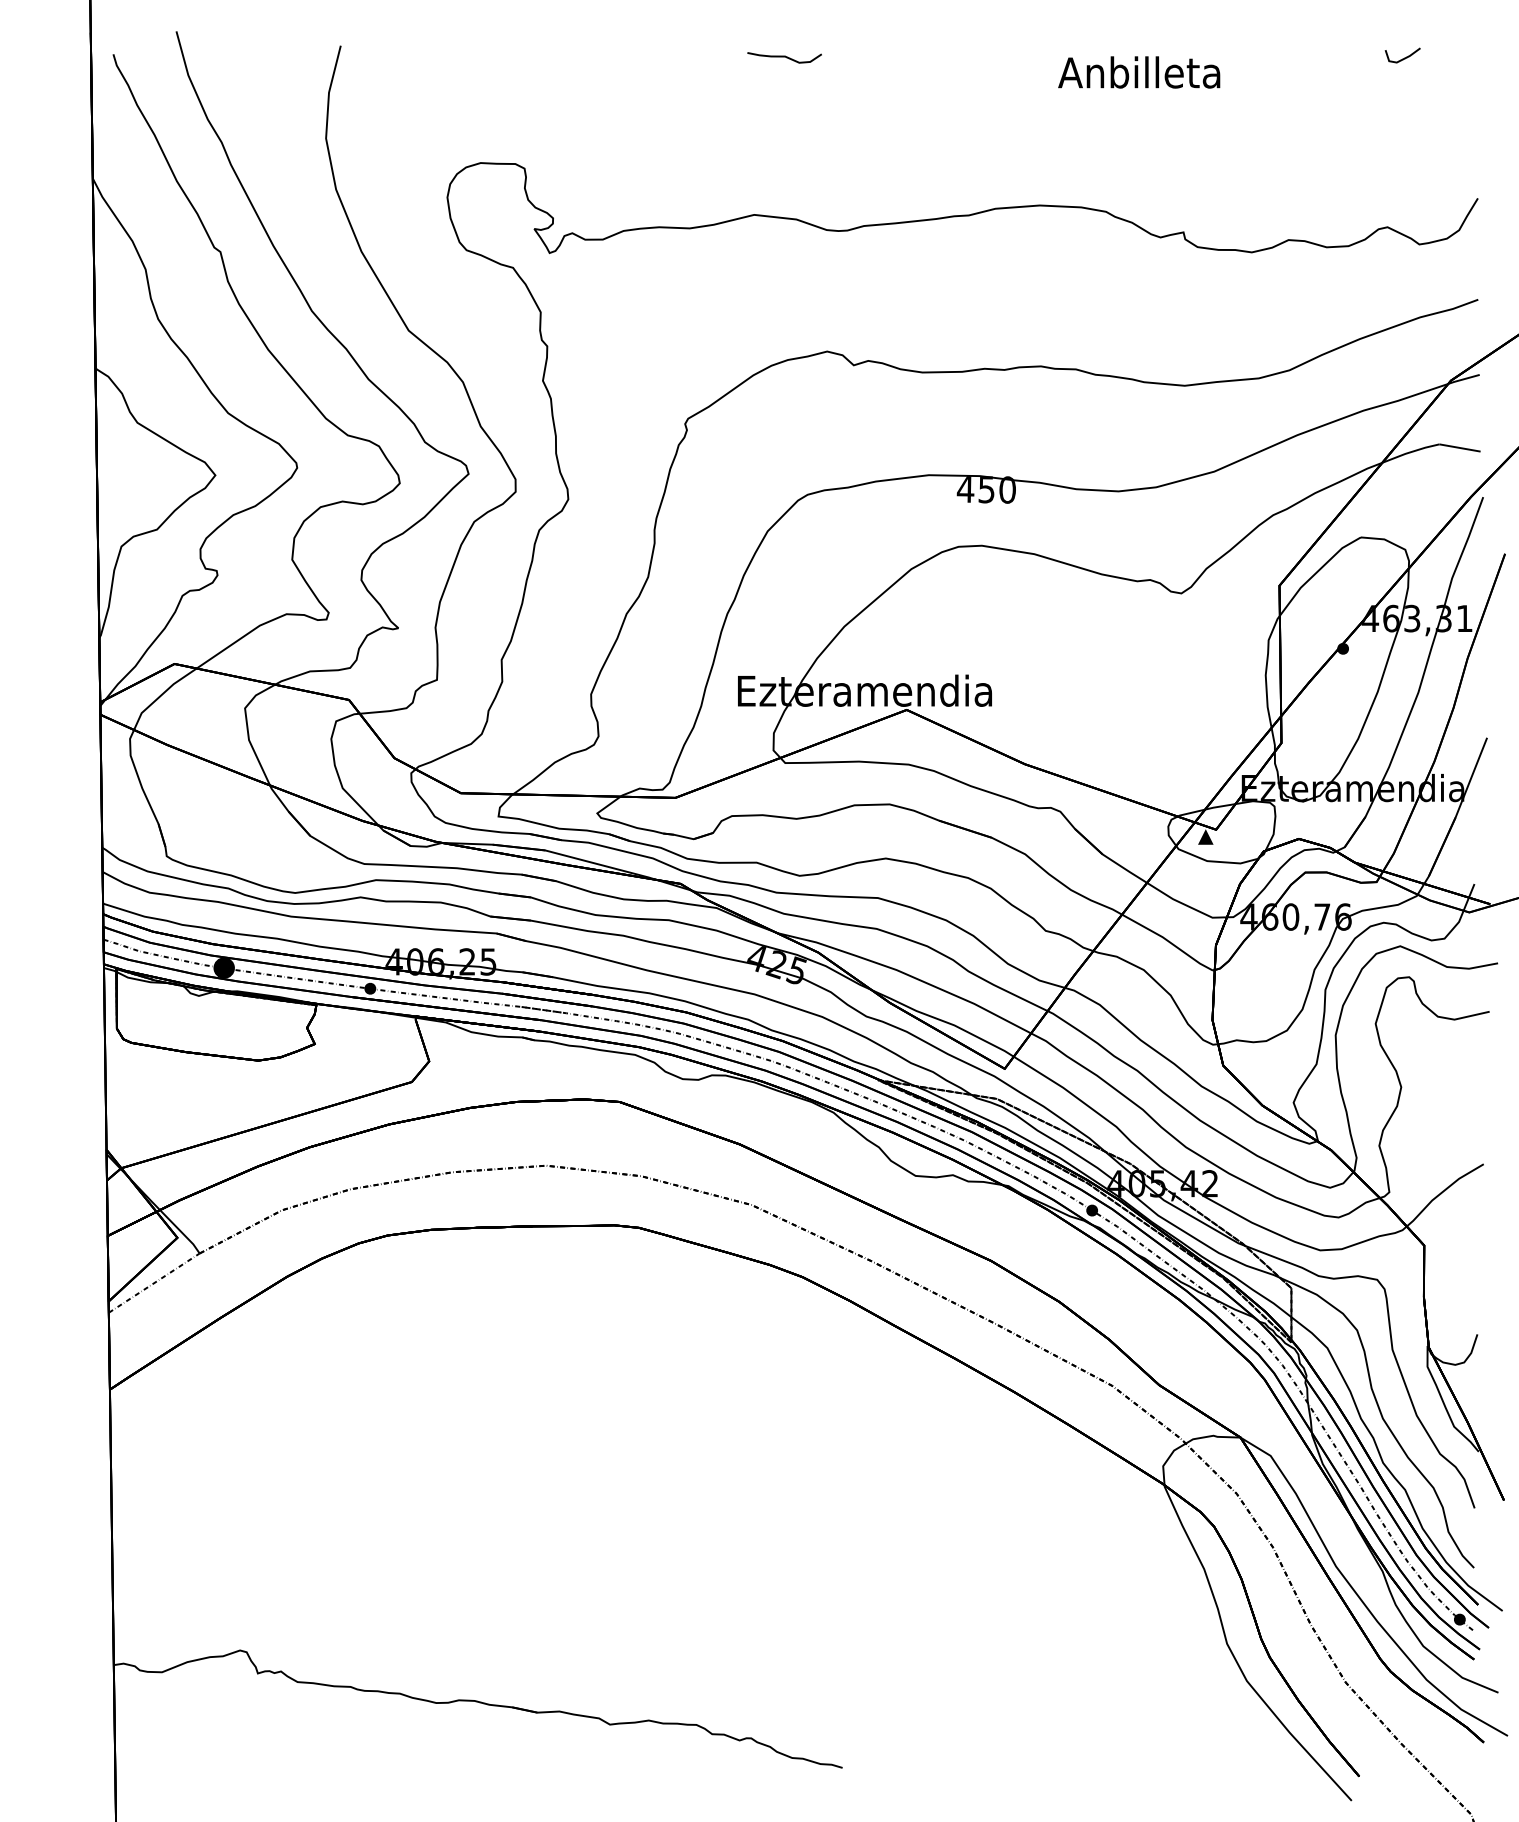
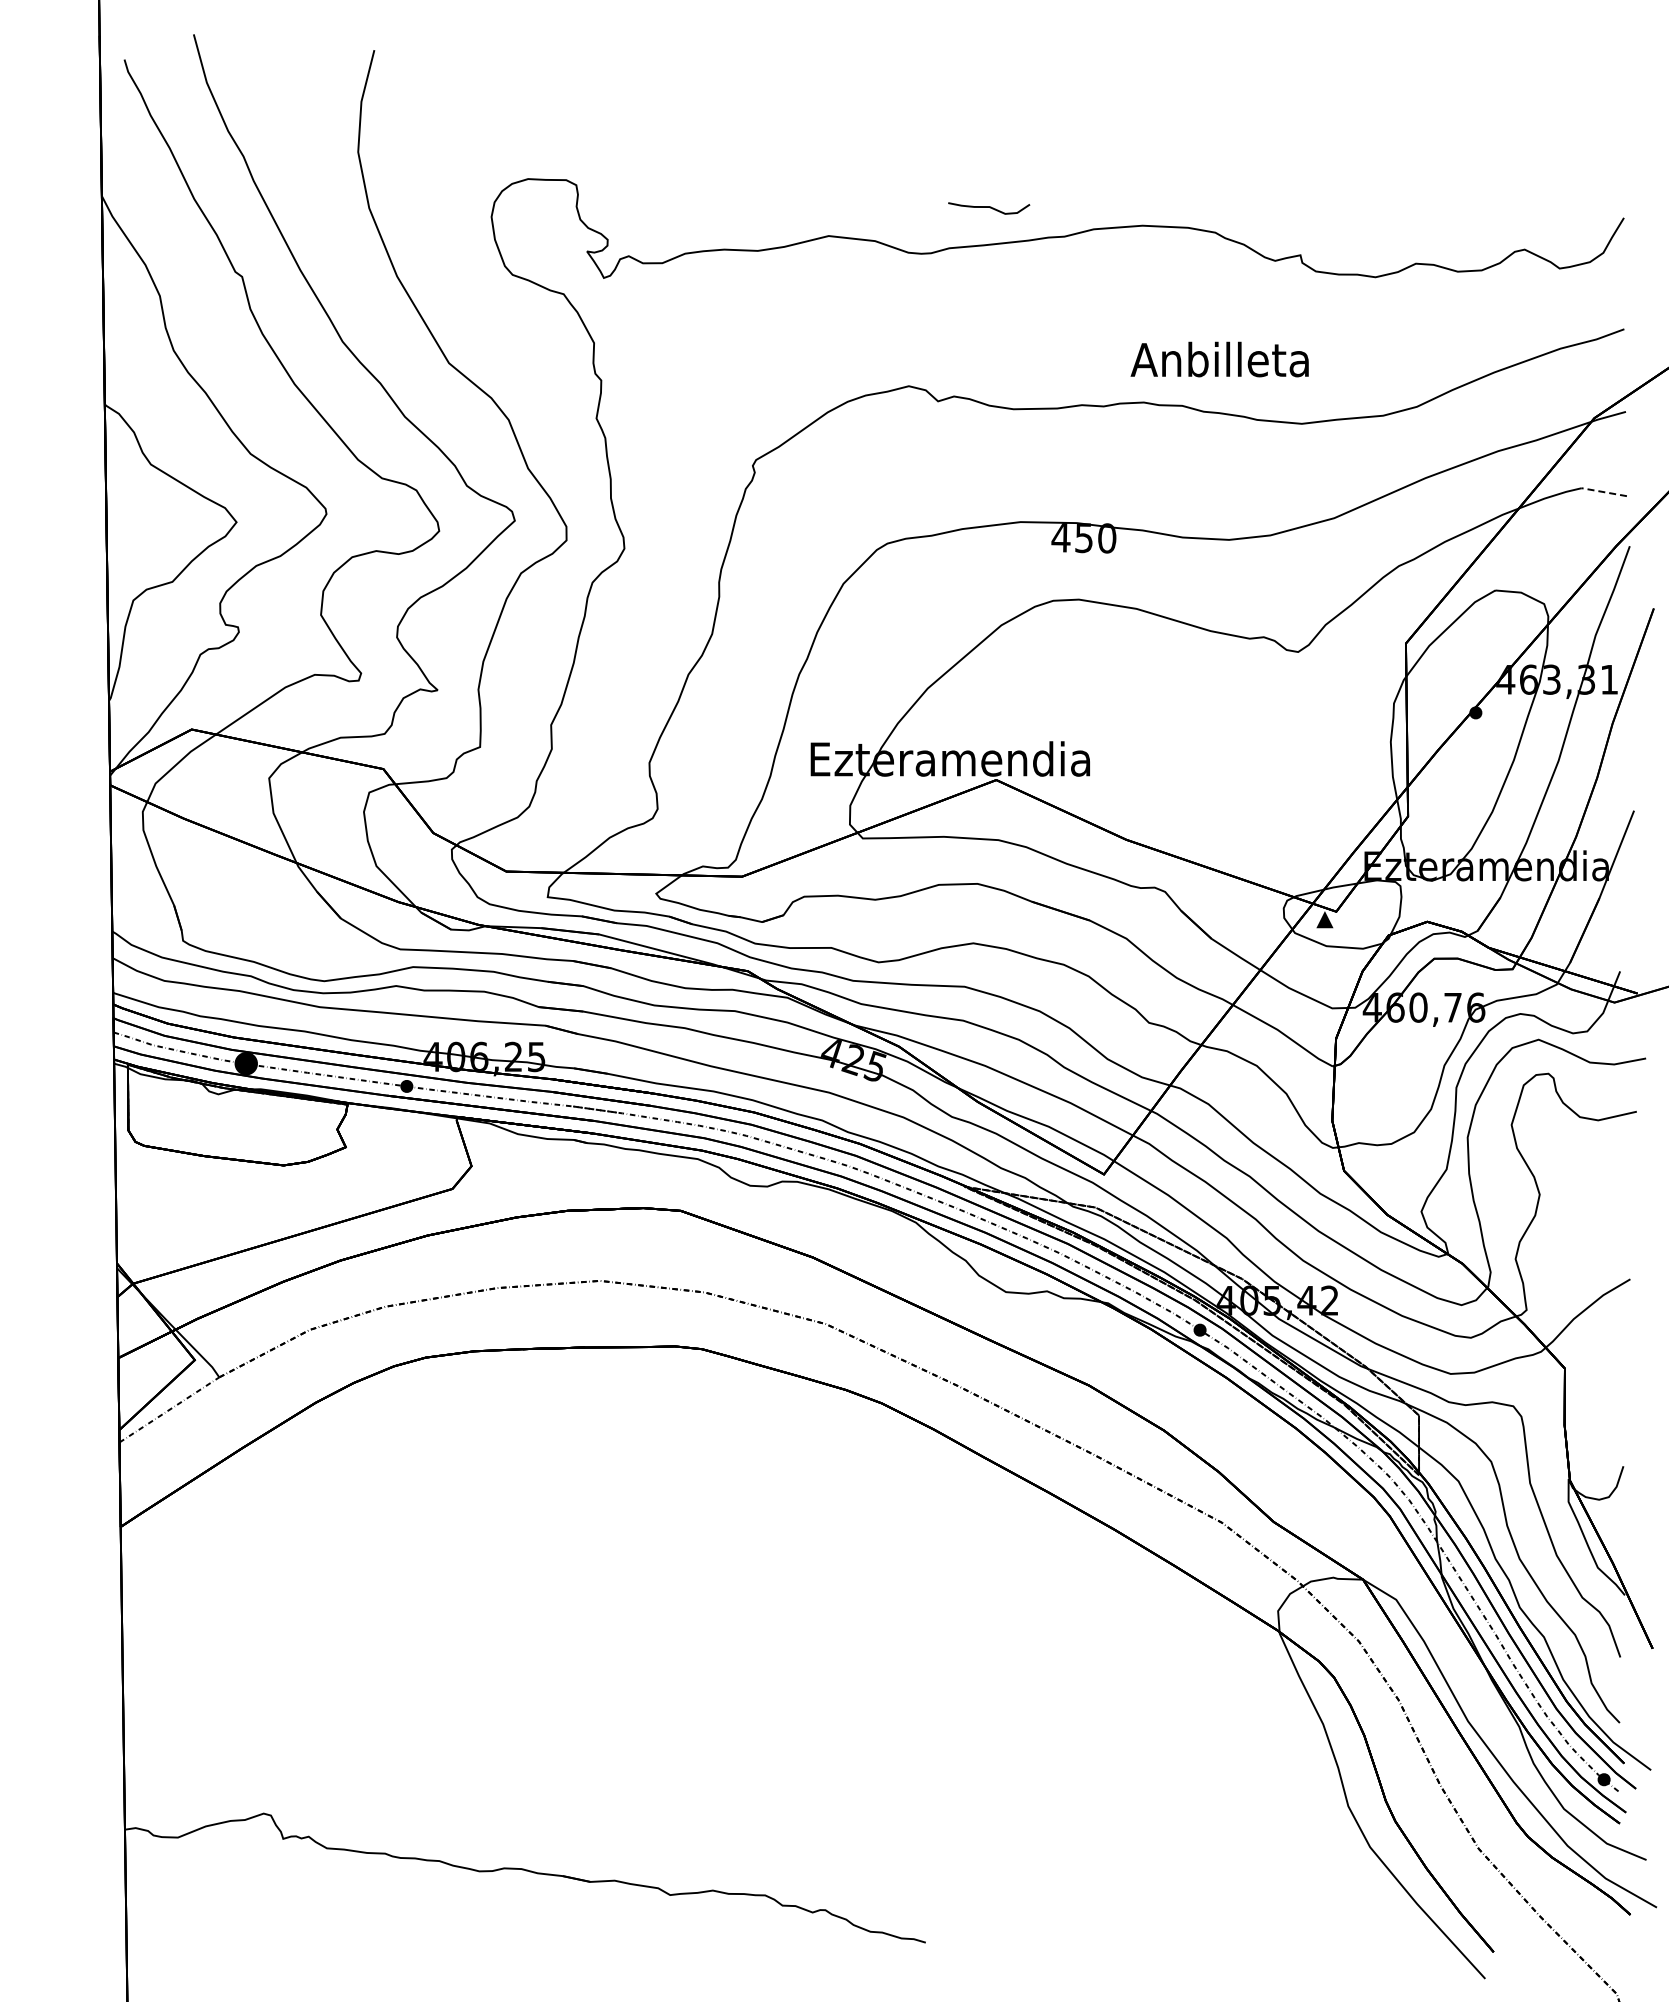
curve: (784, 56) -> (989, 207), moved
line: (1403, 57) -> (1542, 63), removed
text: (1138, 72) -> (1219, 359), moved
line: (1460, 448) -> (1604, 492), solid -> dashed

